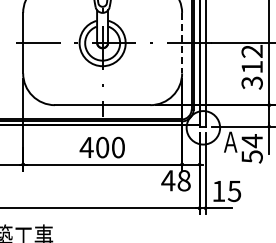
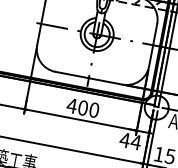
line: (182, 43) -> (153, 45), dashed -> solid
text: (184, 180) -> (136, 142), 48 -> 44

